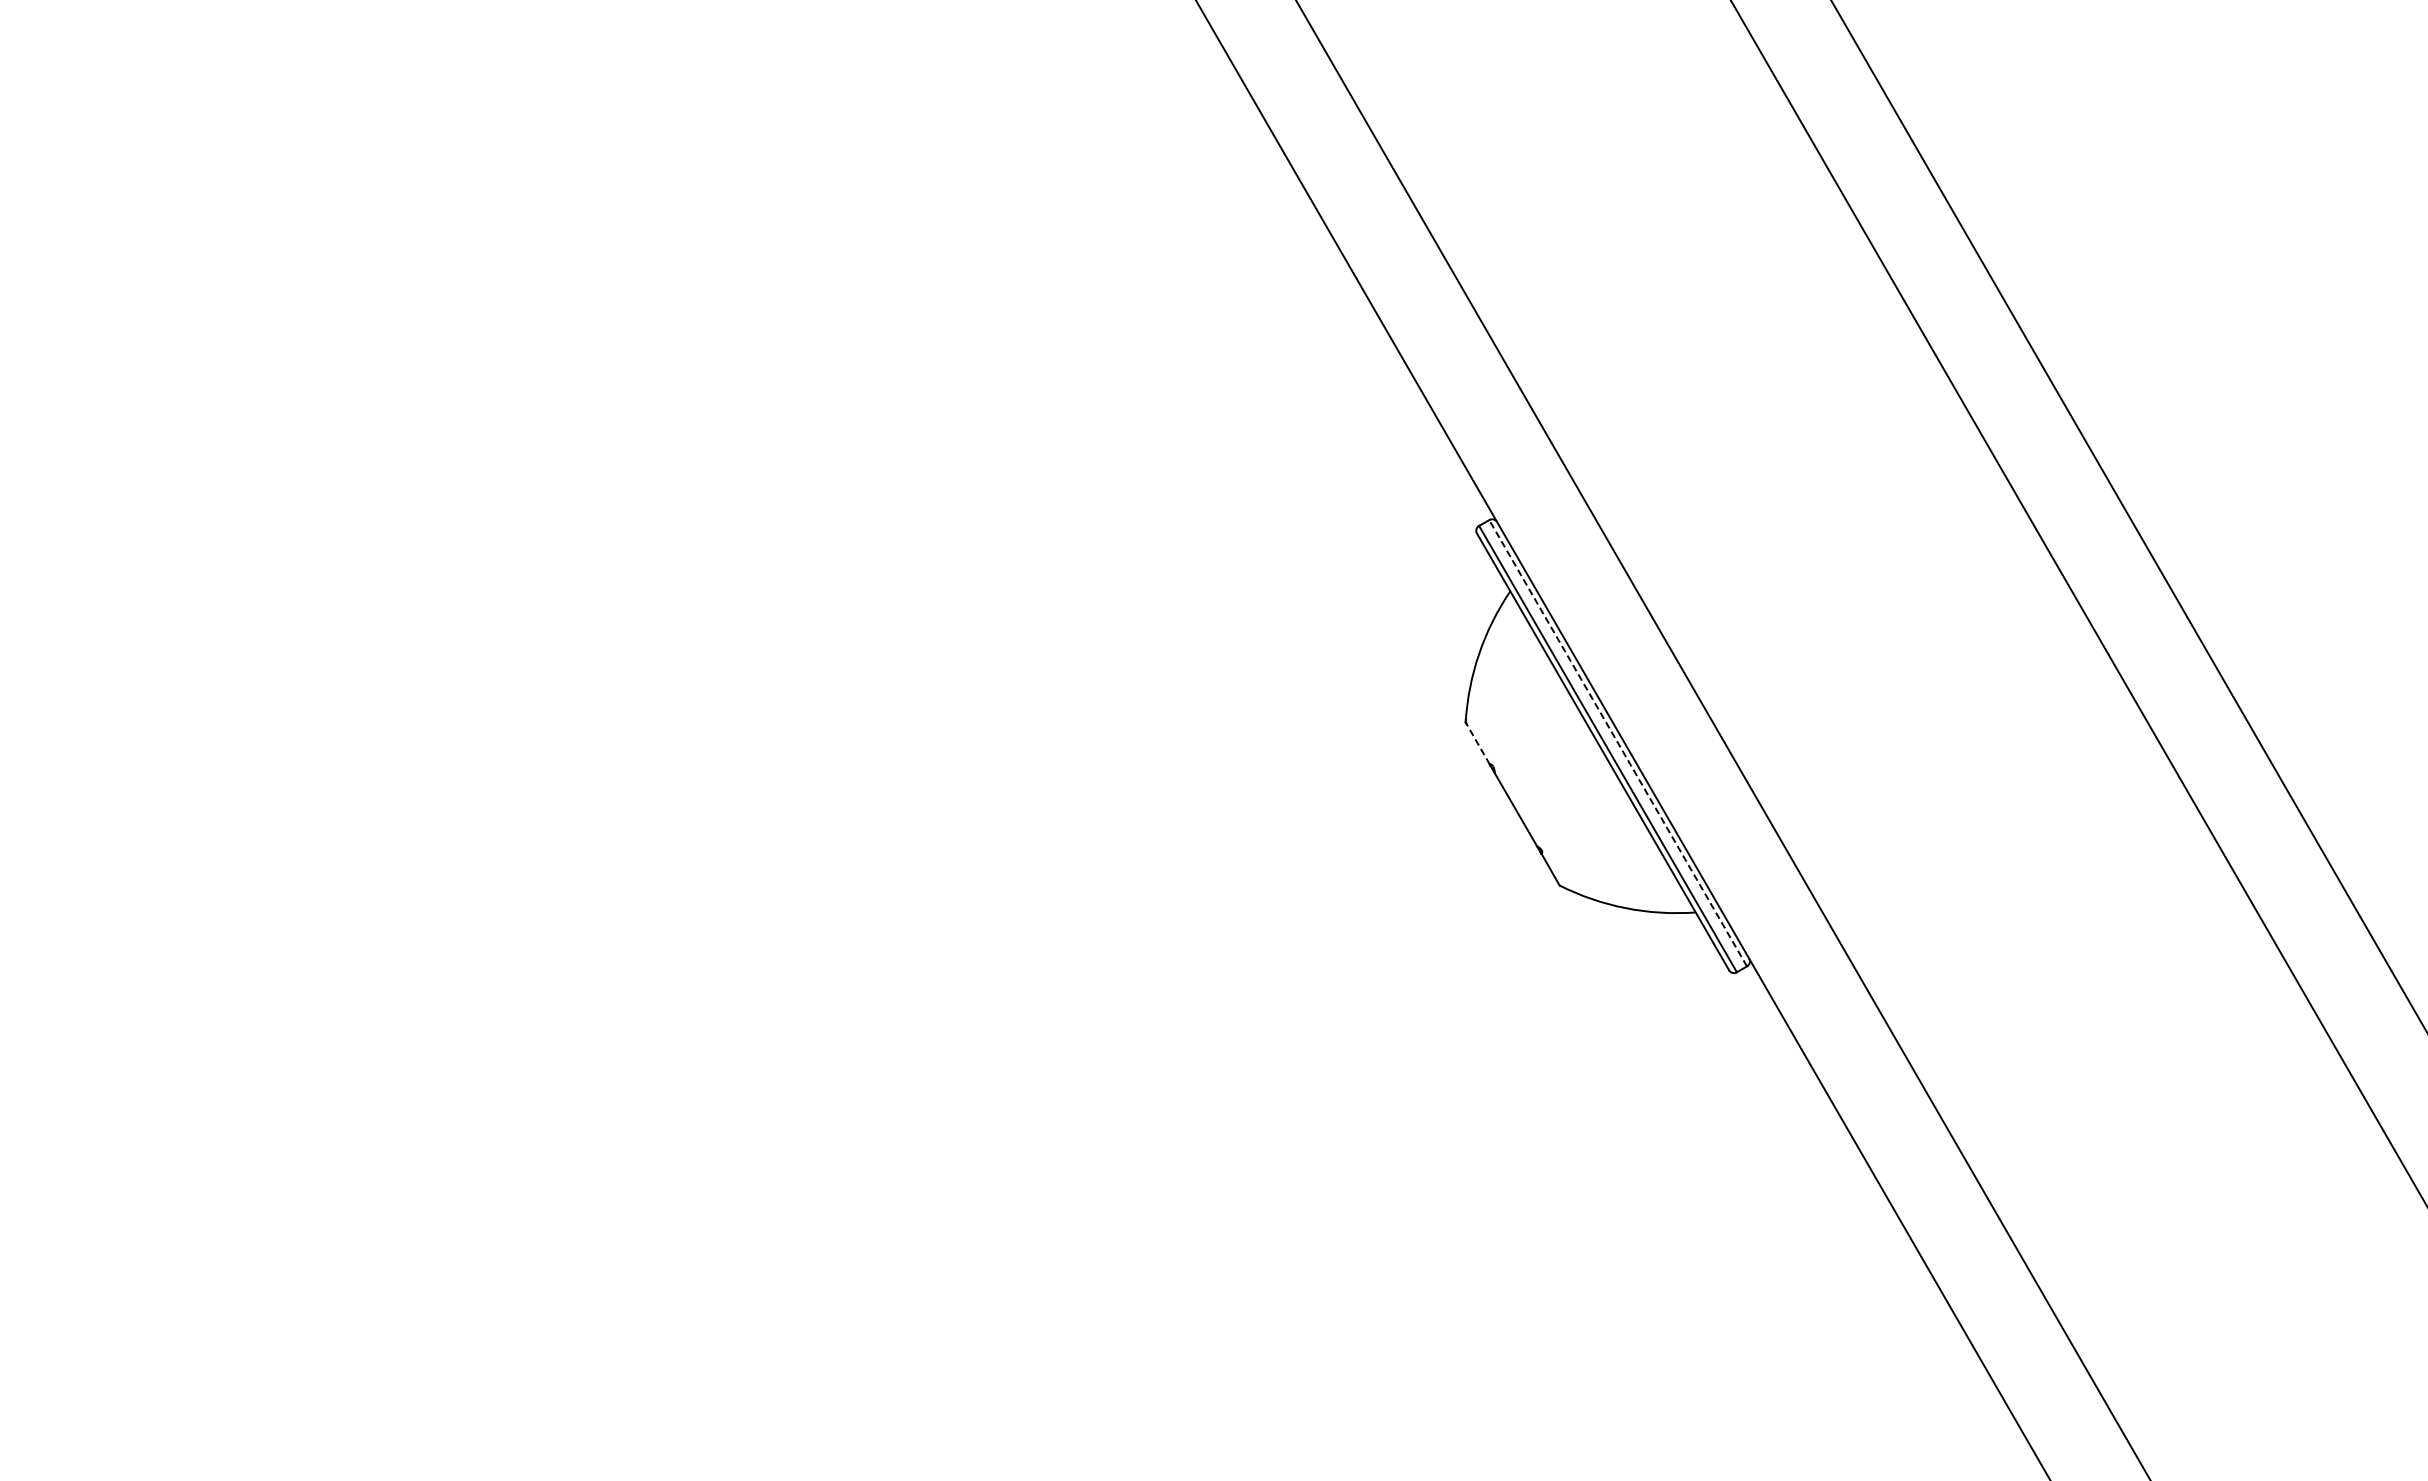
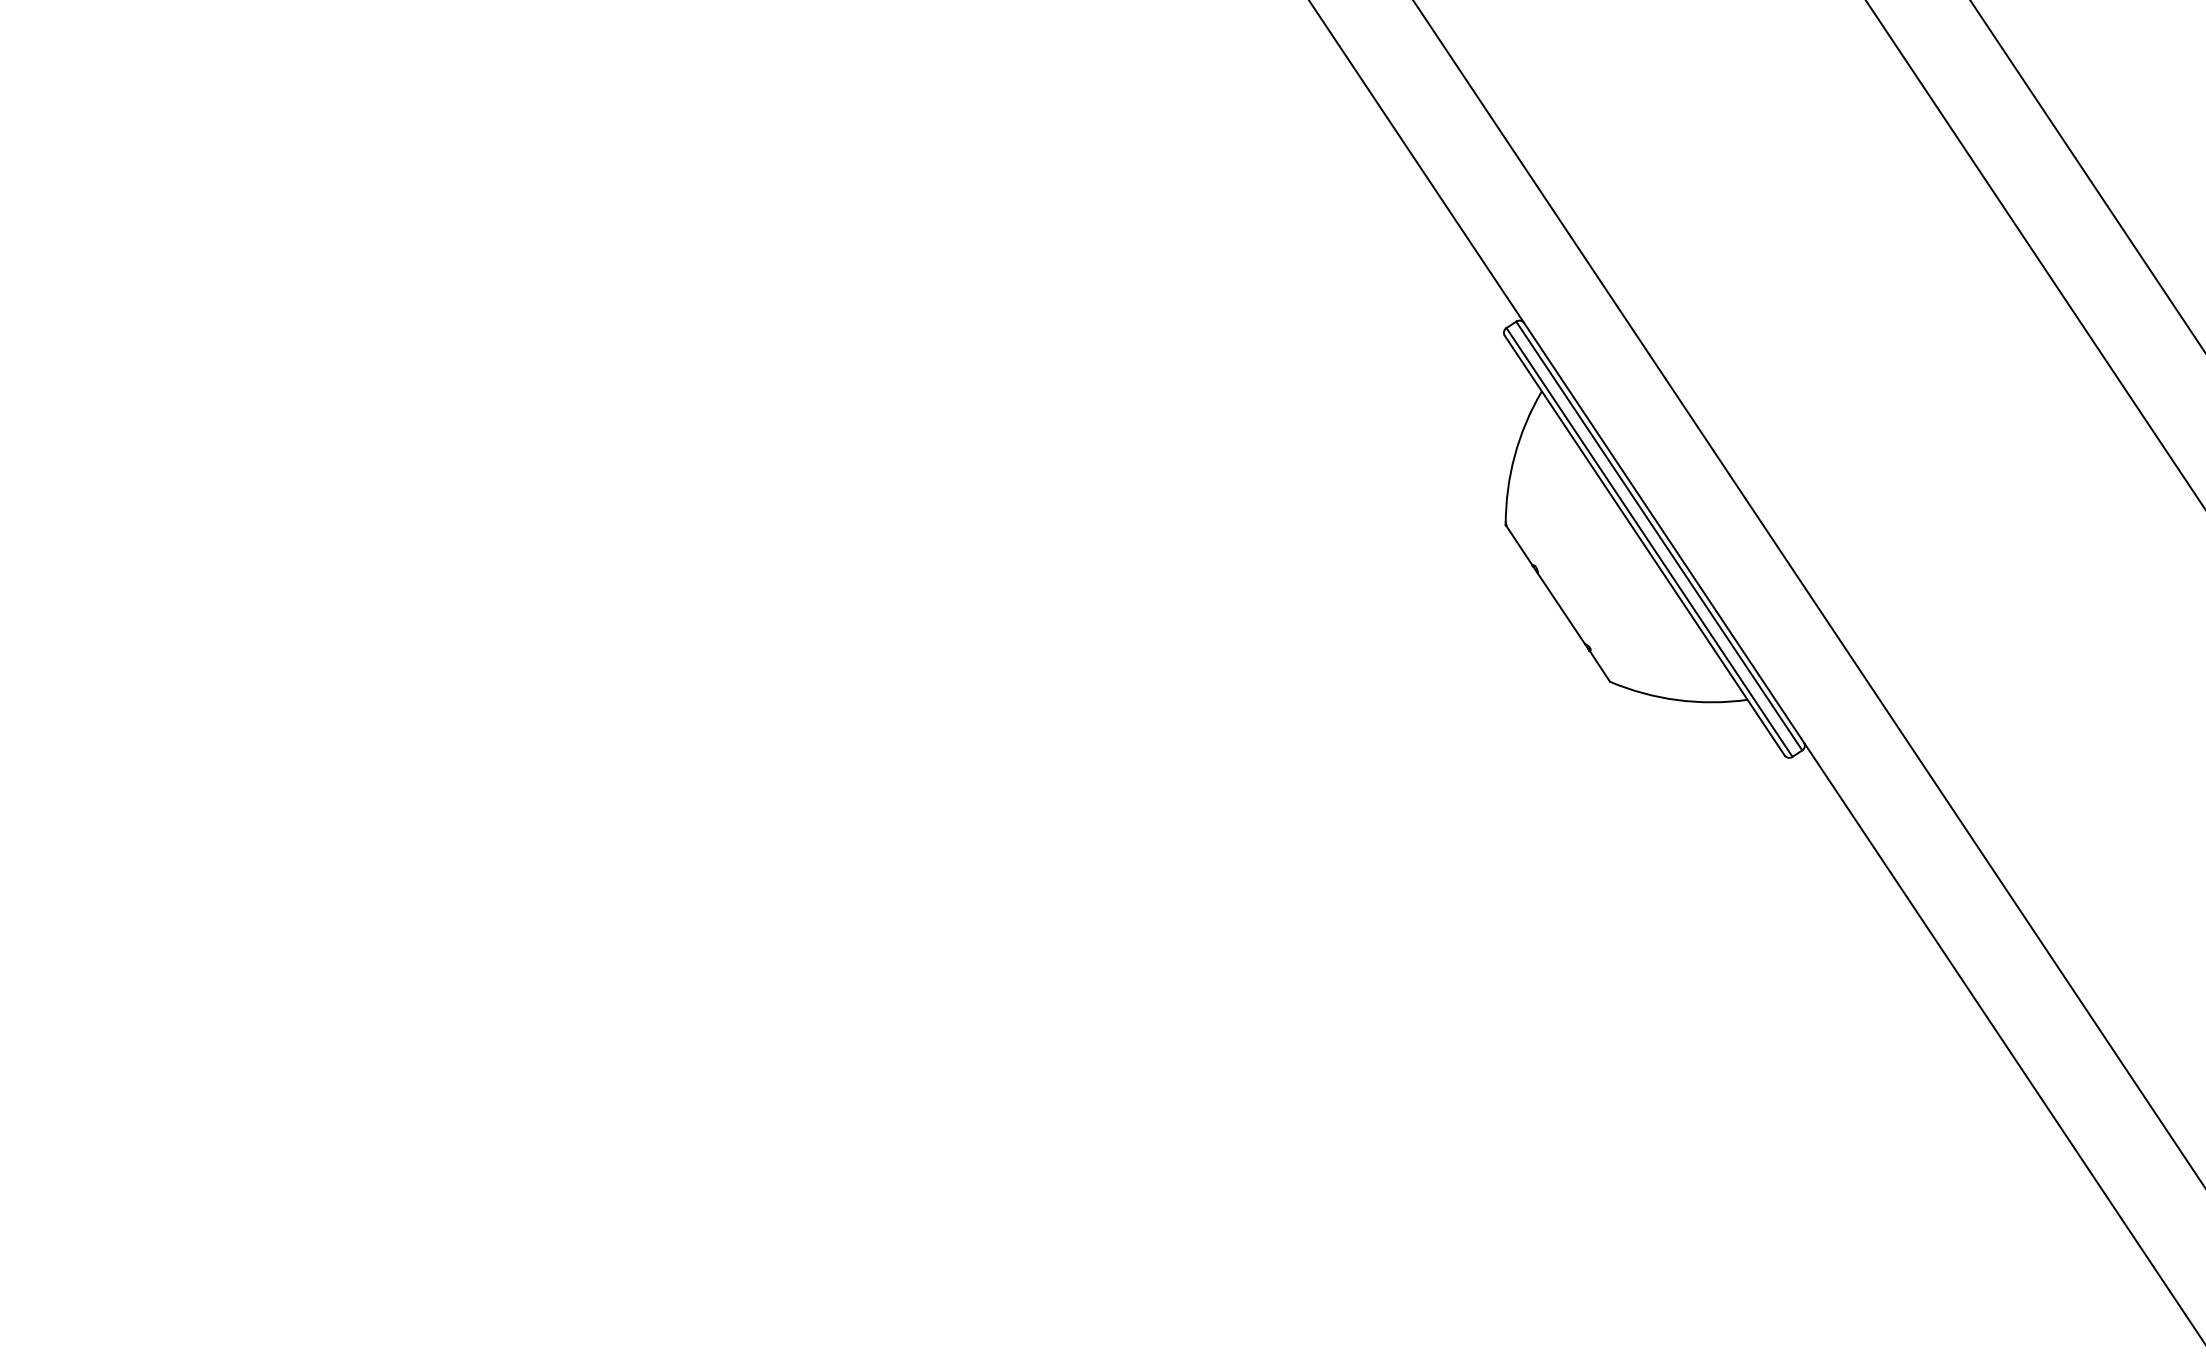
line: (1477, 743) -> (1518, 545), dashed -> solid
line: (1618, 743) -> (1659, 536), dashed -> solid

